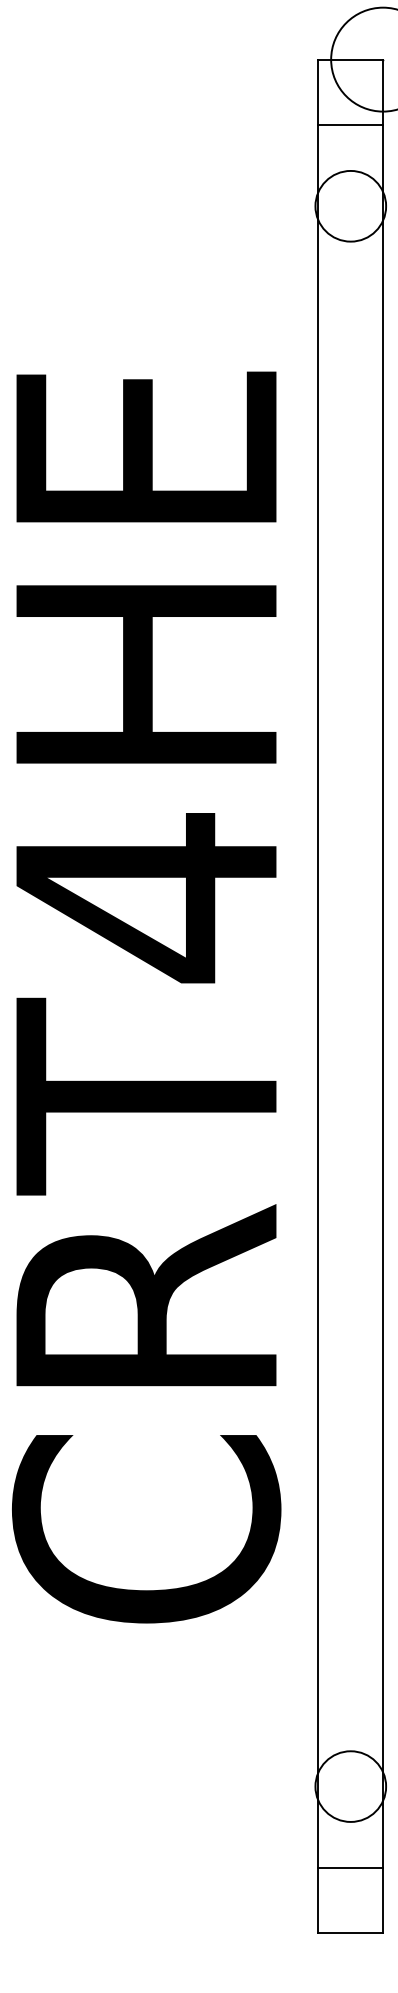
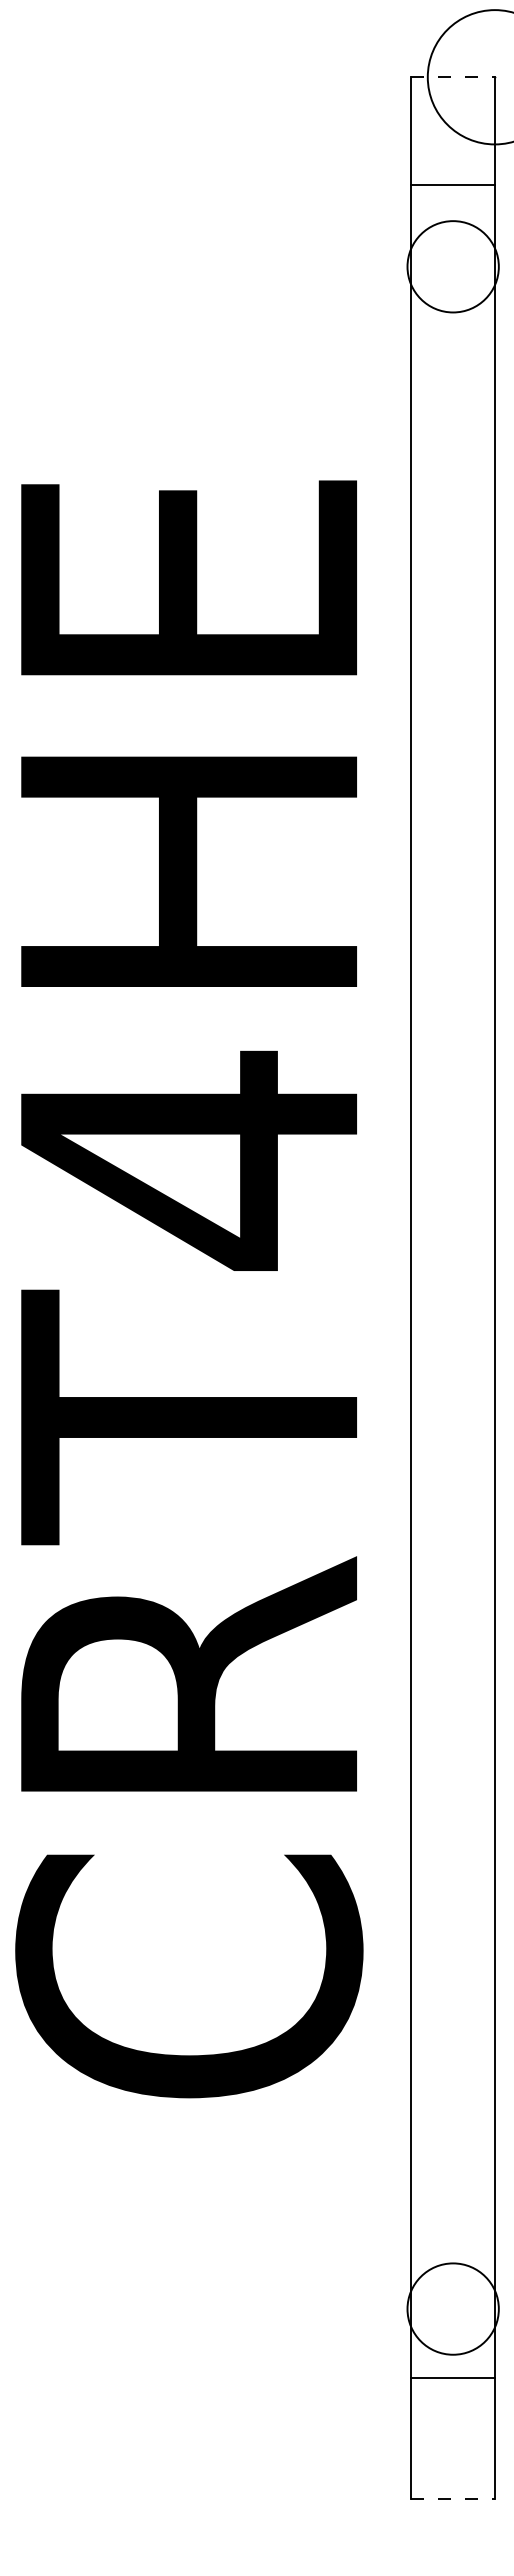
line: (350, 59) -> (452, 77), solid -> dashed
line: (350, 124) -> (452, 185), moved
line: (350, 1868) -> (452, 2377), moved
line: (350, 1933) -> (452, 2498), solid -> dashed

